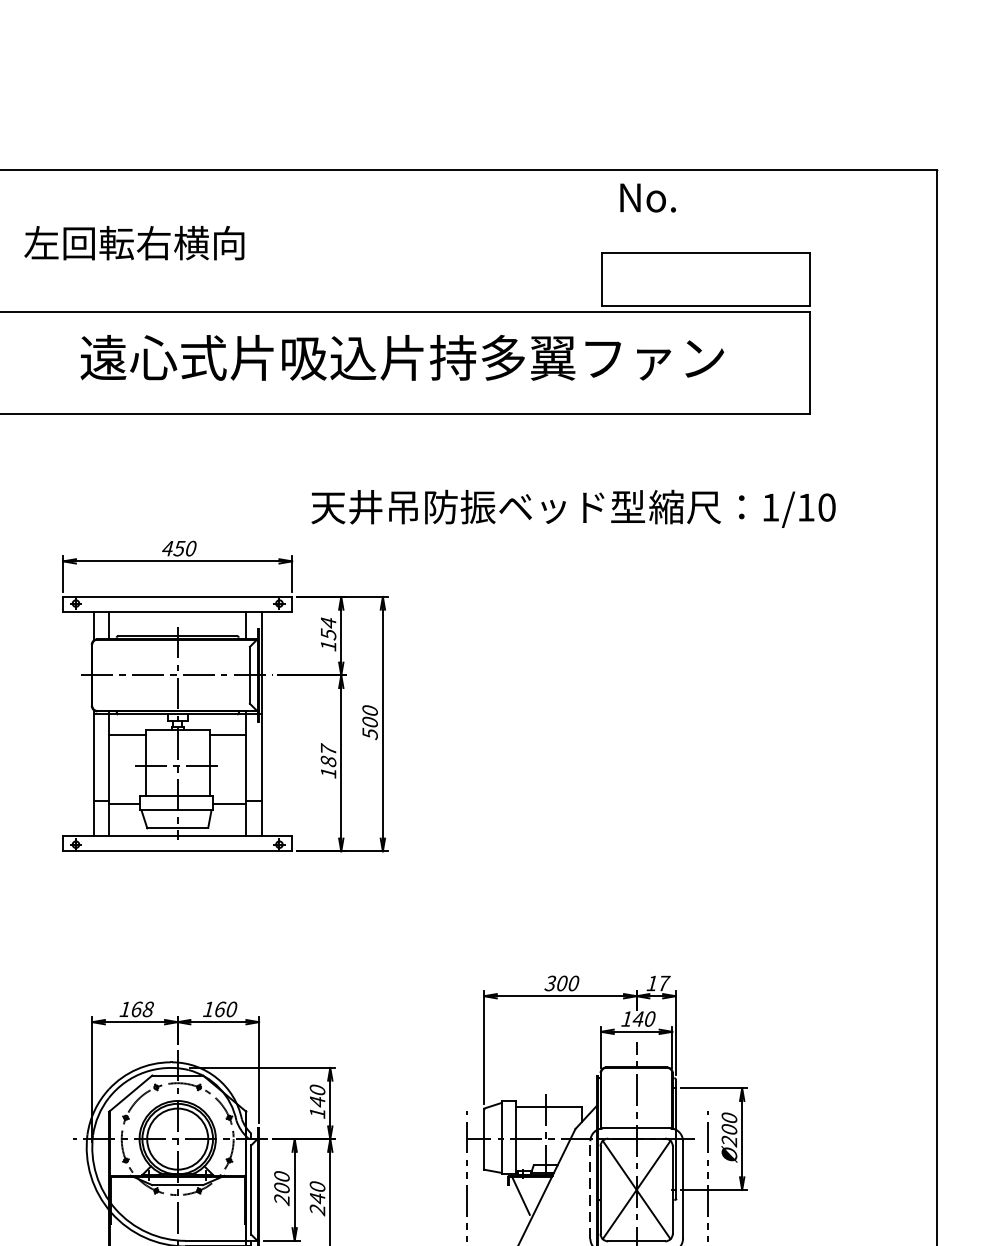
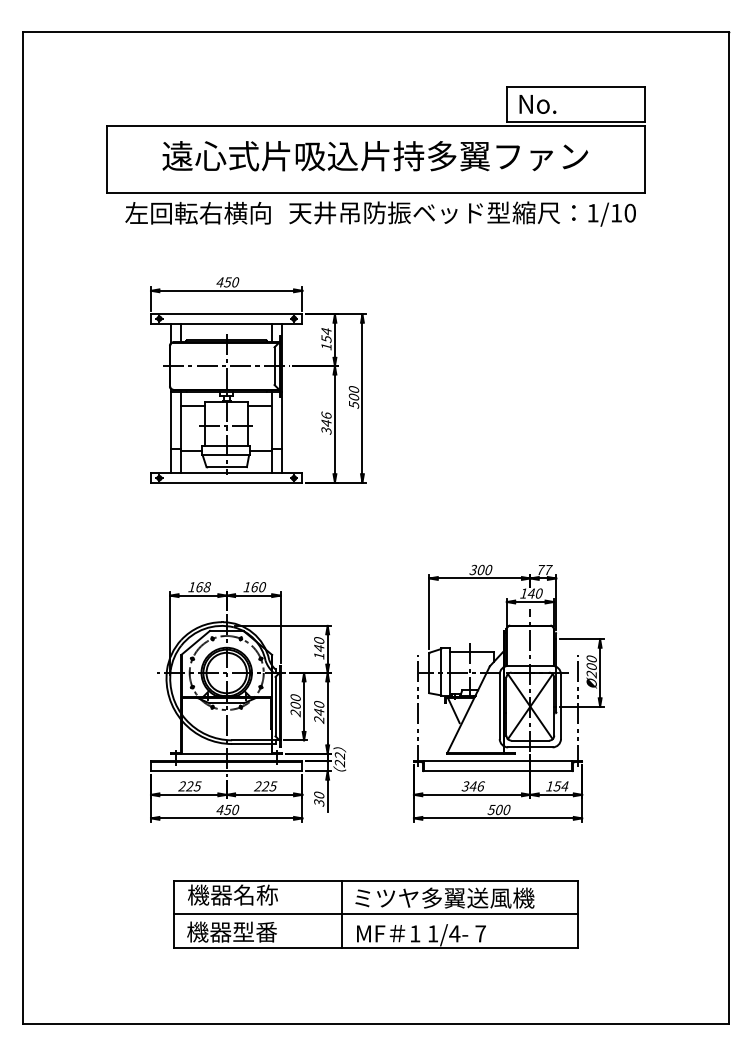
text: (647, 198) -> (537, 104), moved
text: (133, 241) -> (197, 212), moved
text: (573, 508) -> (462, 213), moved
text: (328, 760) -> (326, 422), 187 -> 346
text: (653, 984) -> (541, 570), 17 -> 77
line: (590, 1189) -> (499, 706), dashed -> solid

